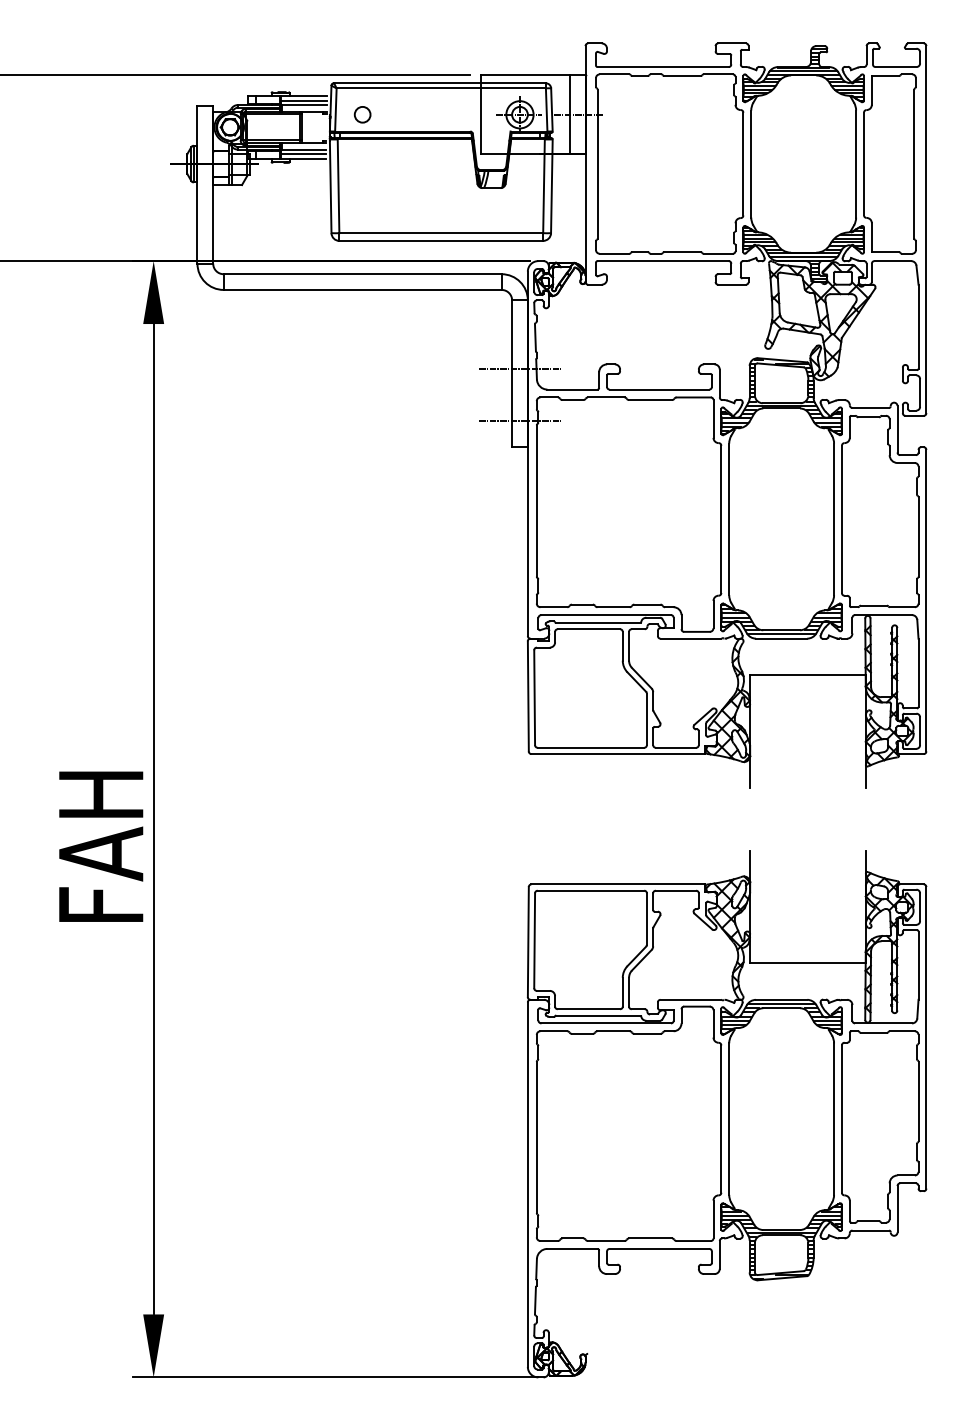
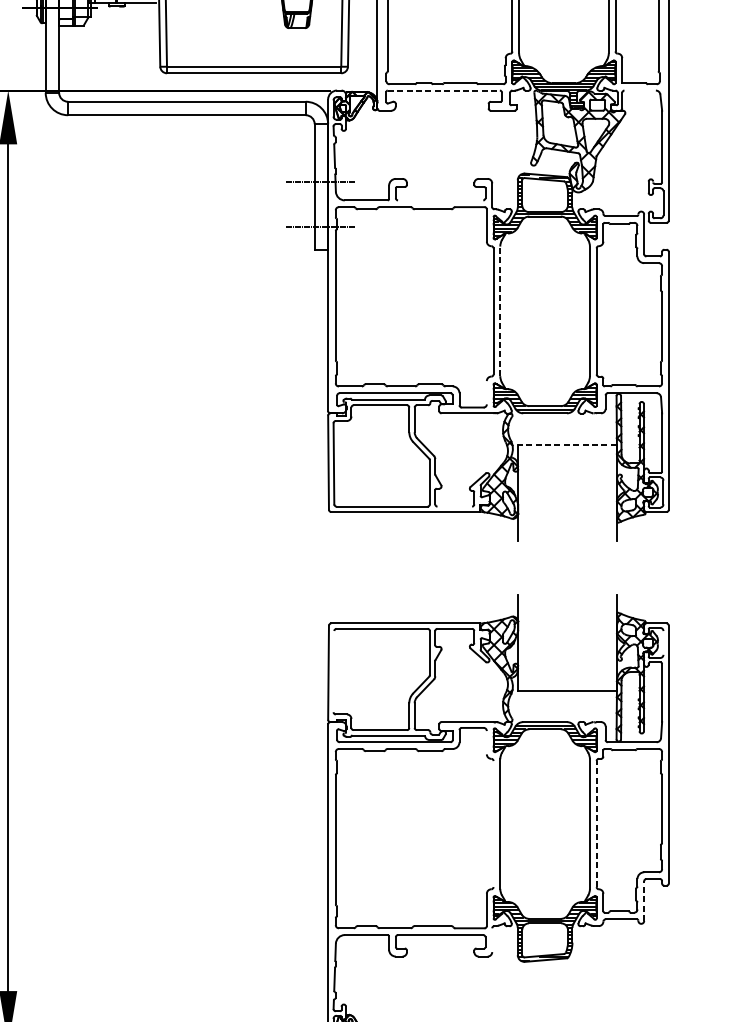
line: (663, 261) -> (444, 90), solid -> dashed
line: (892, 261) -> (639, 90), removed
line: (659, 389) -> (440, 200), removed
line: (729, 519) -> (500, 311), solid -> dashed
line: (713, 614) -> (486, 392), removed
line: (807, 675) -> (567, 444), solid -> dashed
line: (675, 747) -> (454, 506), removed
line: (920, 907) -> (663, 643), removed
line: (534, 940) -> (333, 671), removed
line: (713, 1023) -> (486, 742), removed
line: (721, 1118) -> (493, 823), removed
line: (841, 1119) -> (596, 824), solid -> dashed
line: (897, 1208) -> (644, 900), solid -> dashed
line: (719, 1254) -> (491, 939), removed

